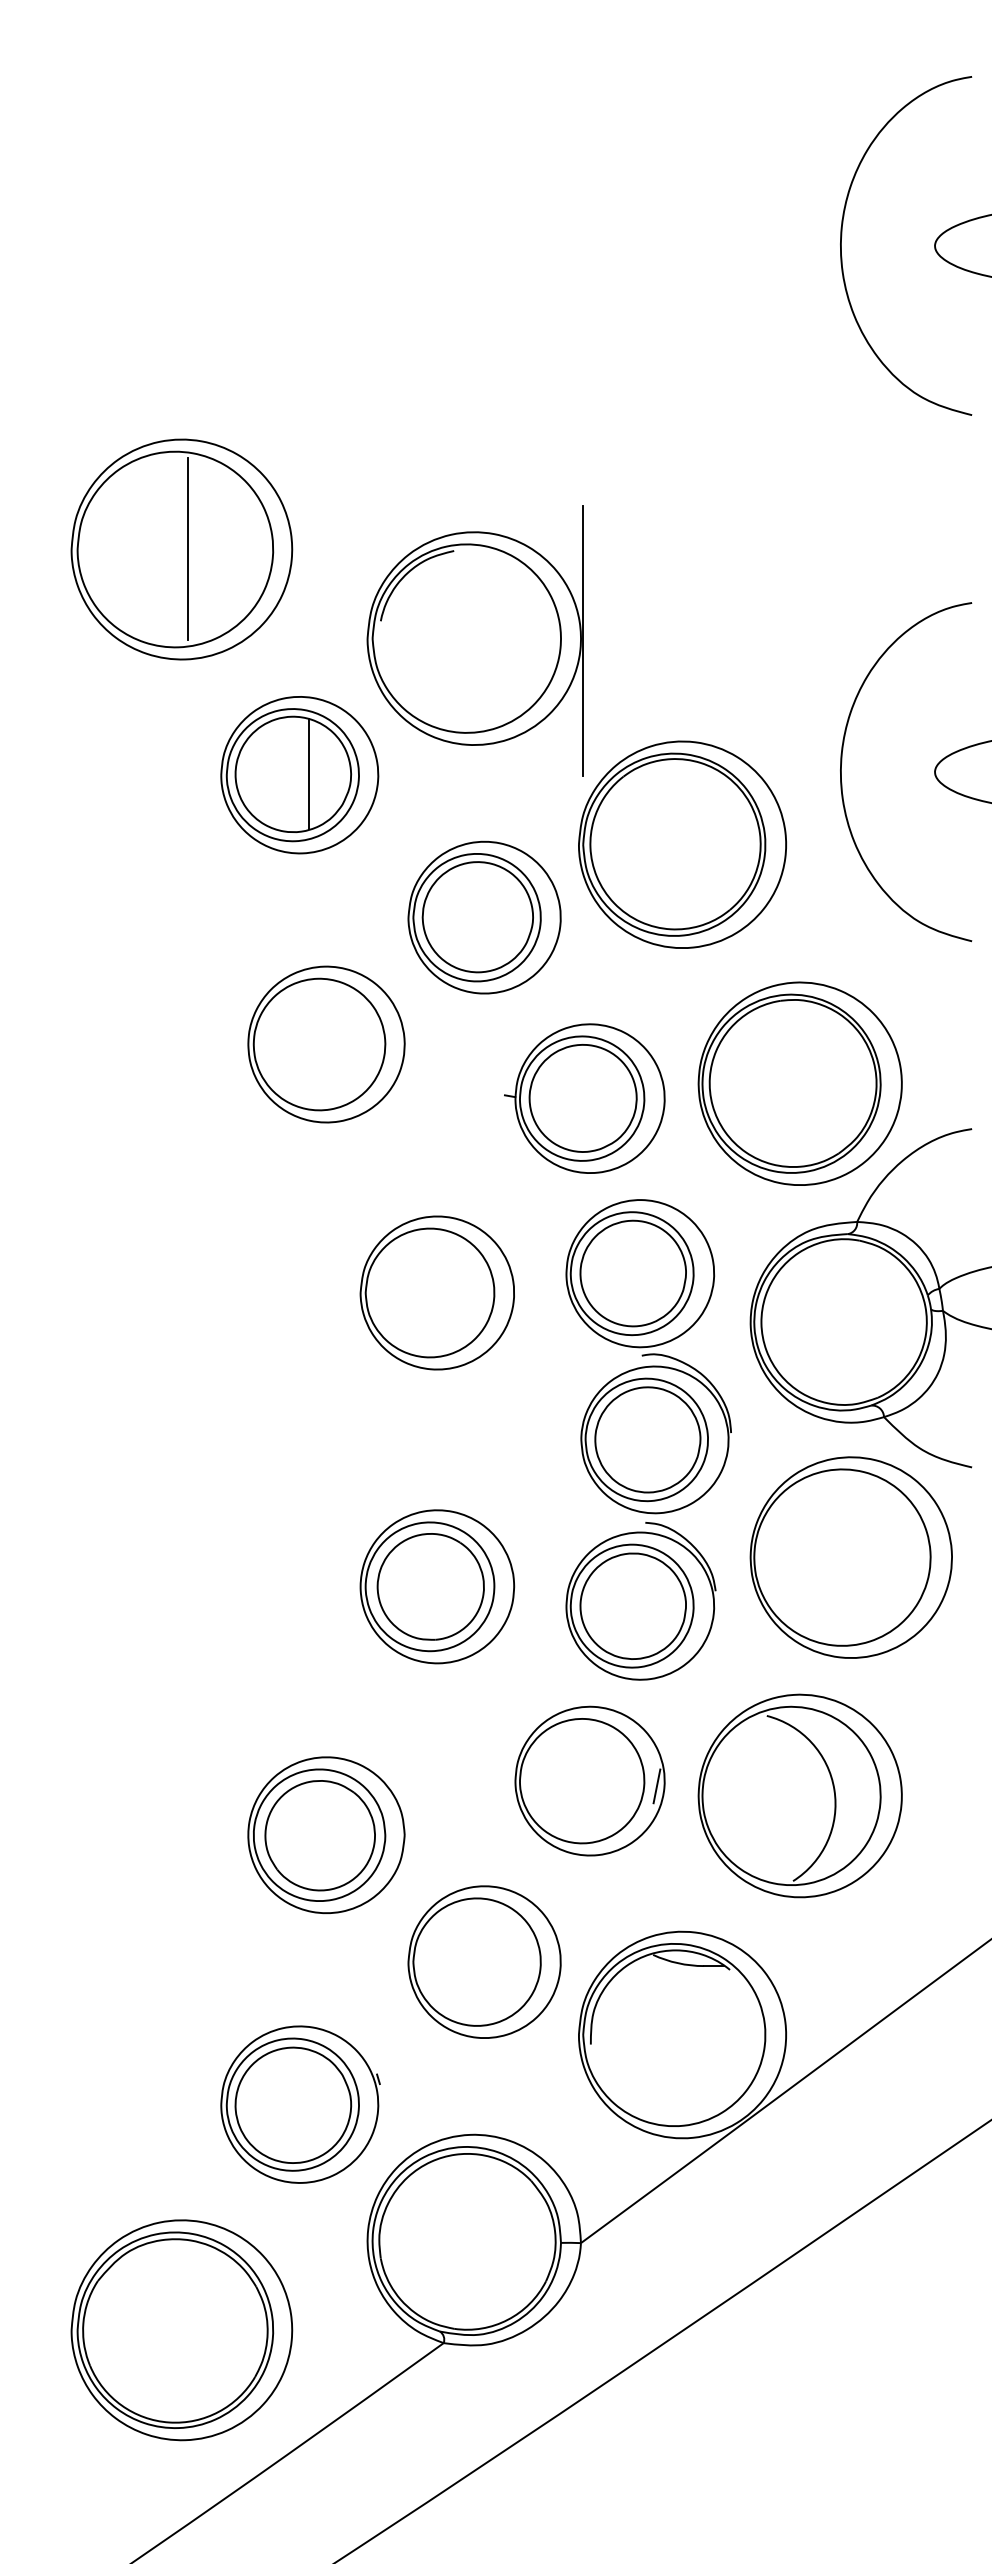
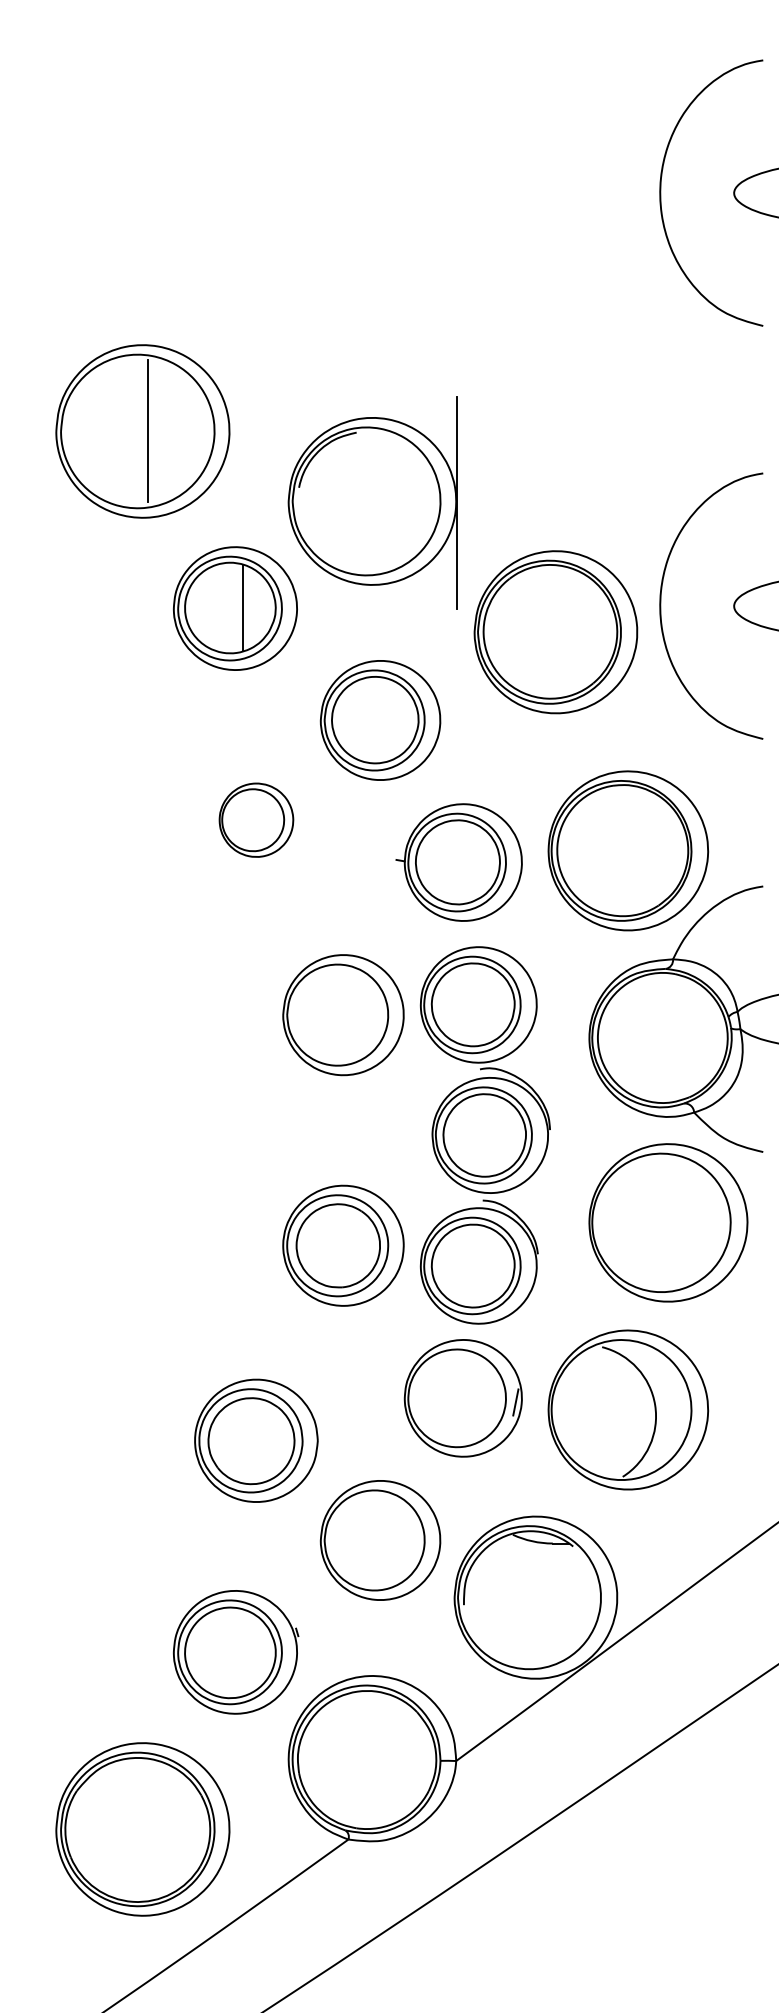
part: (681, 845) -> (555, 632), moved
part: (326, 1045) -> (256, 820), size x0.6
part: (647, 1439) -> (484, 1135), moved

